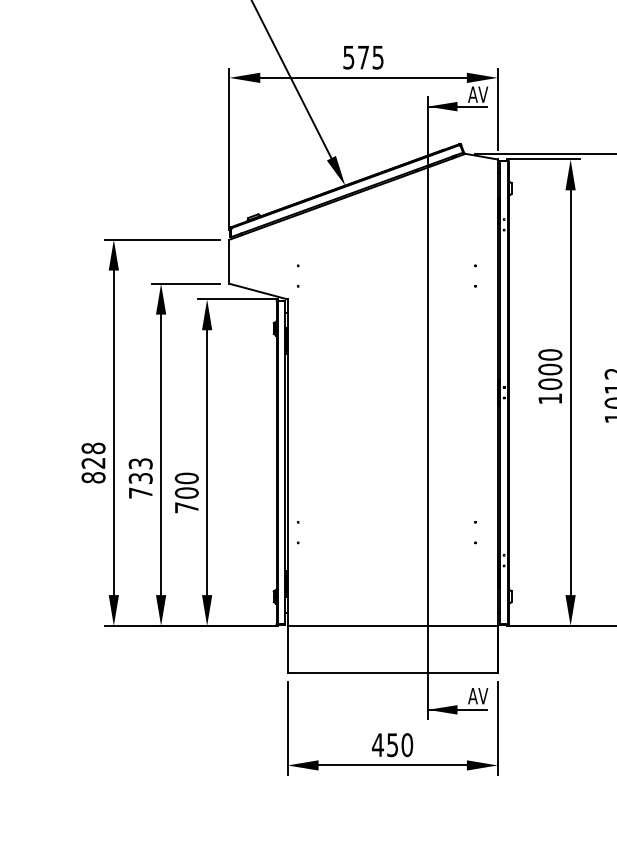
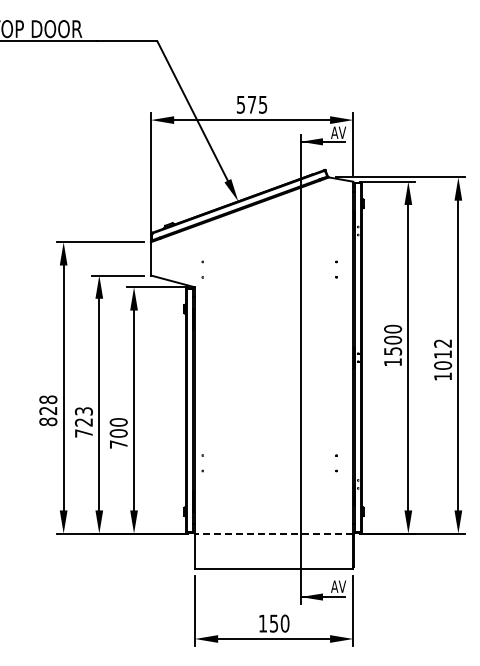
text: (550, 384) -> (393, 351), 1000 -> 1500
text: (140, 478) -> (83, 422), 733 -> 723
line: (391, 625) -> (273, 533), solid -> dashed
text: (377, 744) -> (262, 623), 450 -> 150

